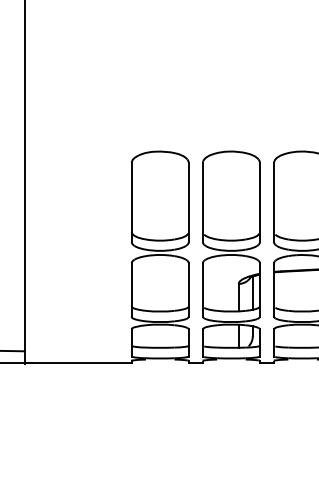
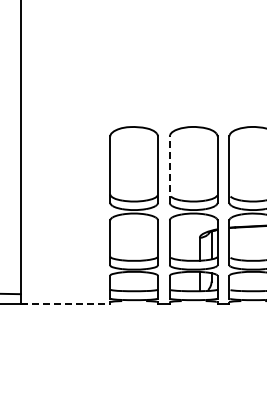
line: (202, 202) -> (169, 169), solid -> dashed
line: (78, 363) -> (65, 304), solid -> dashed

